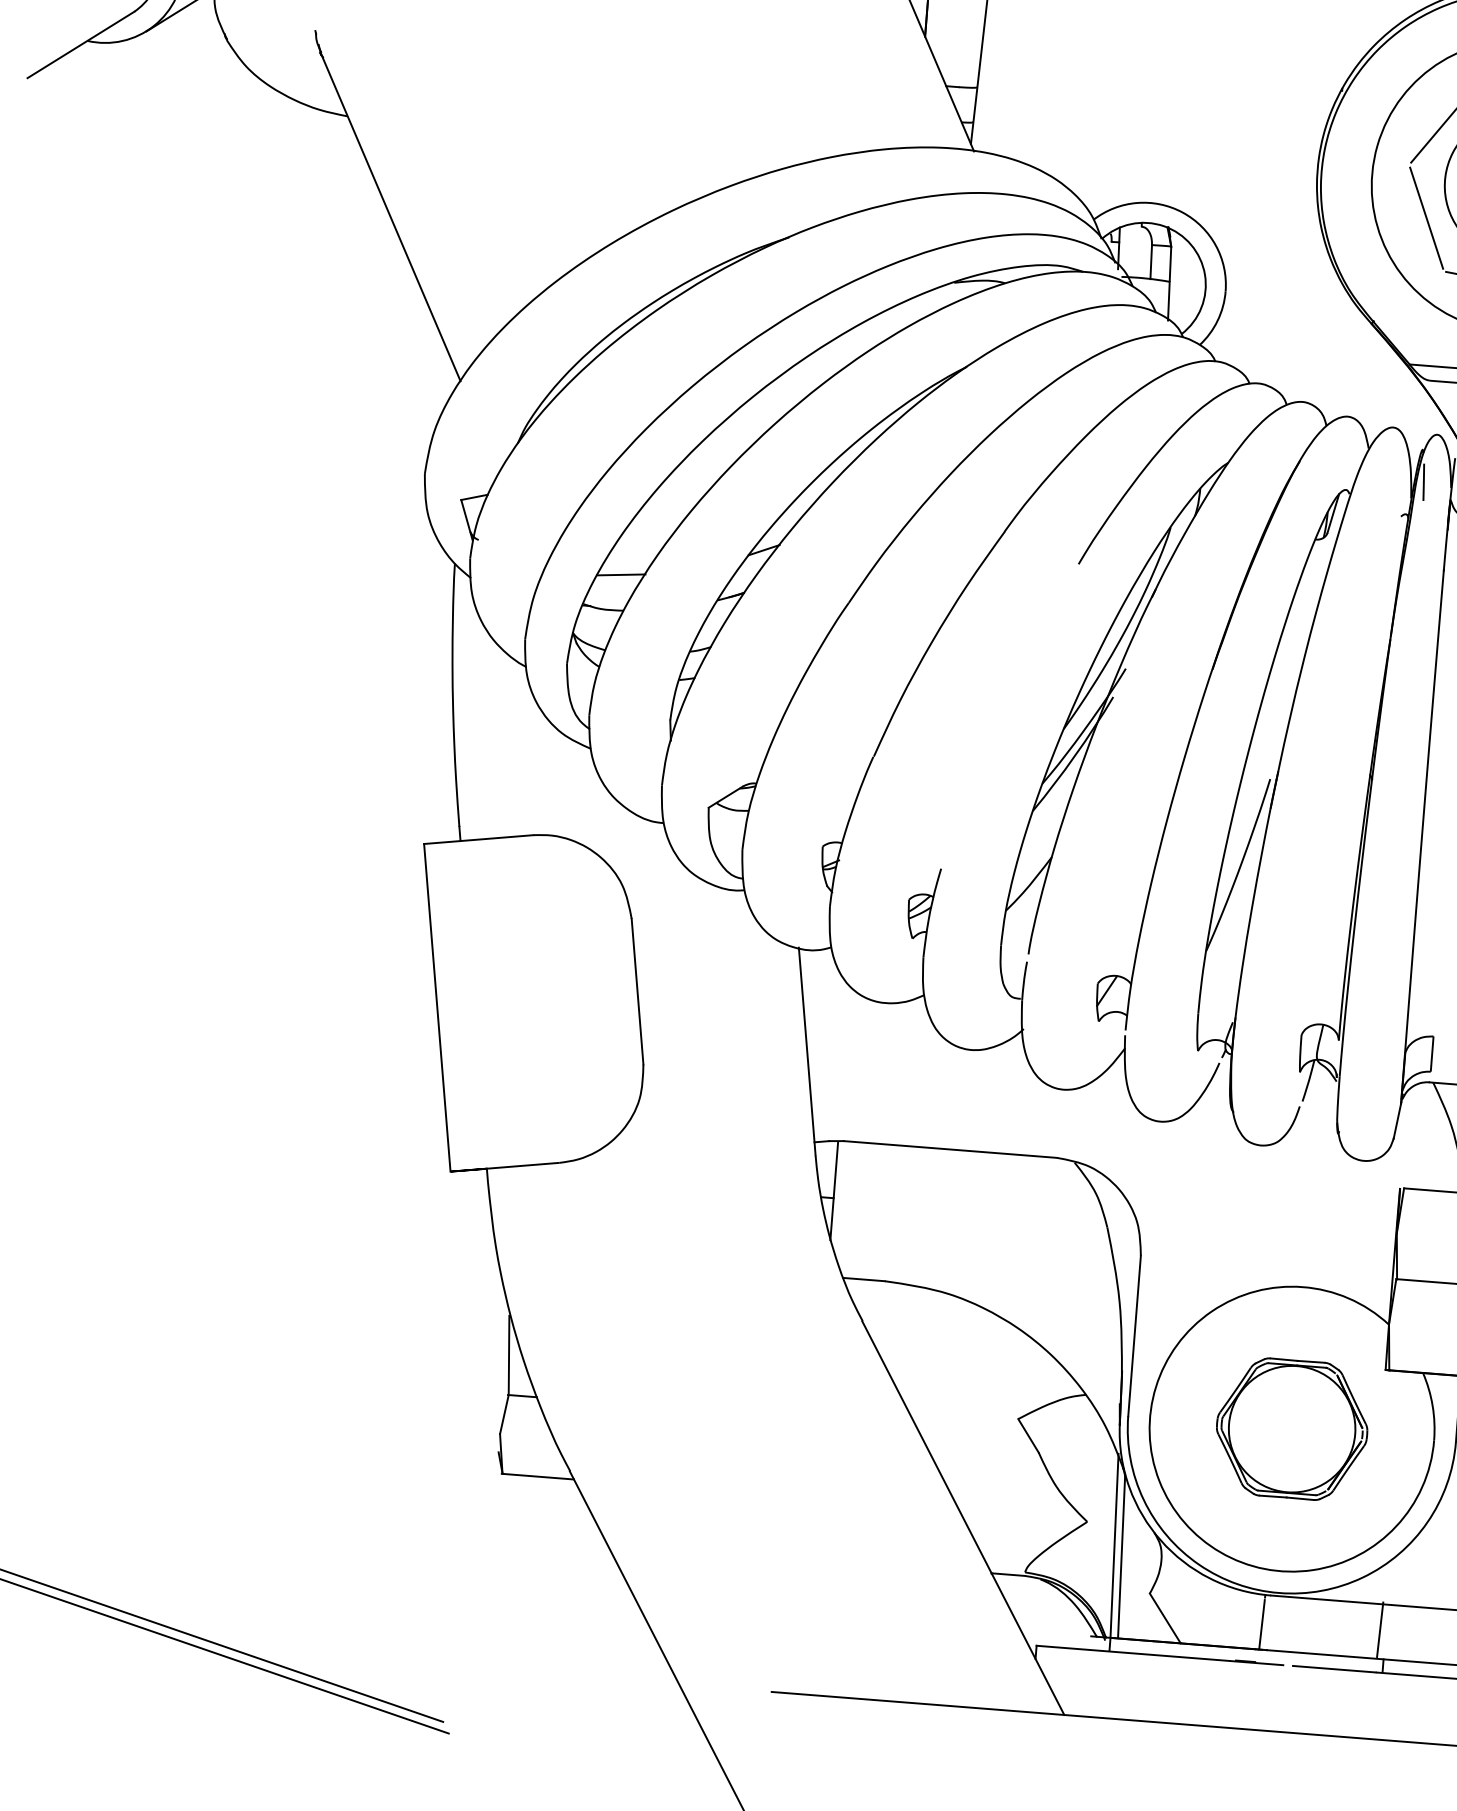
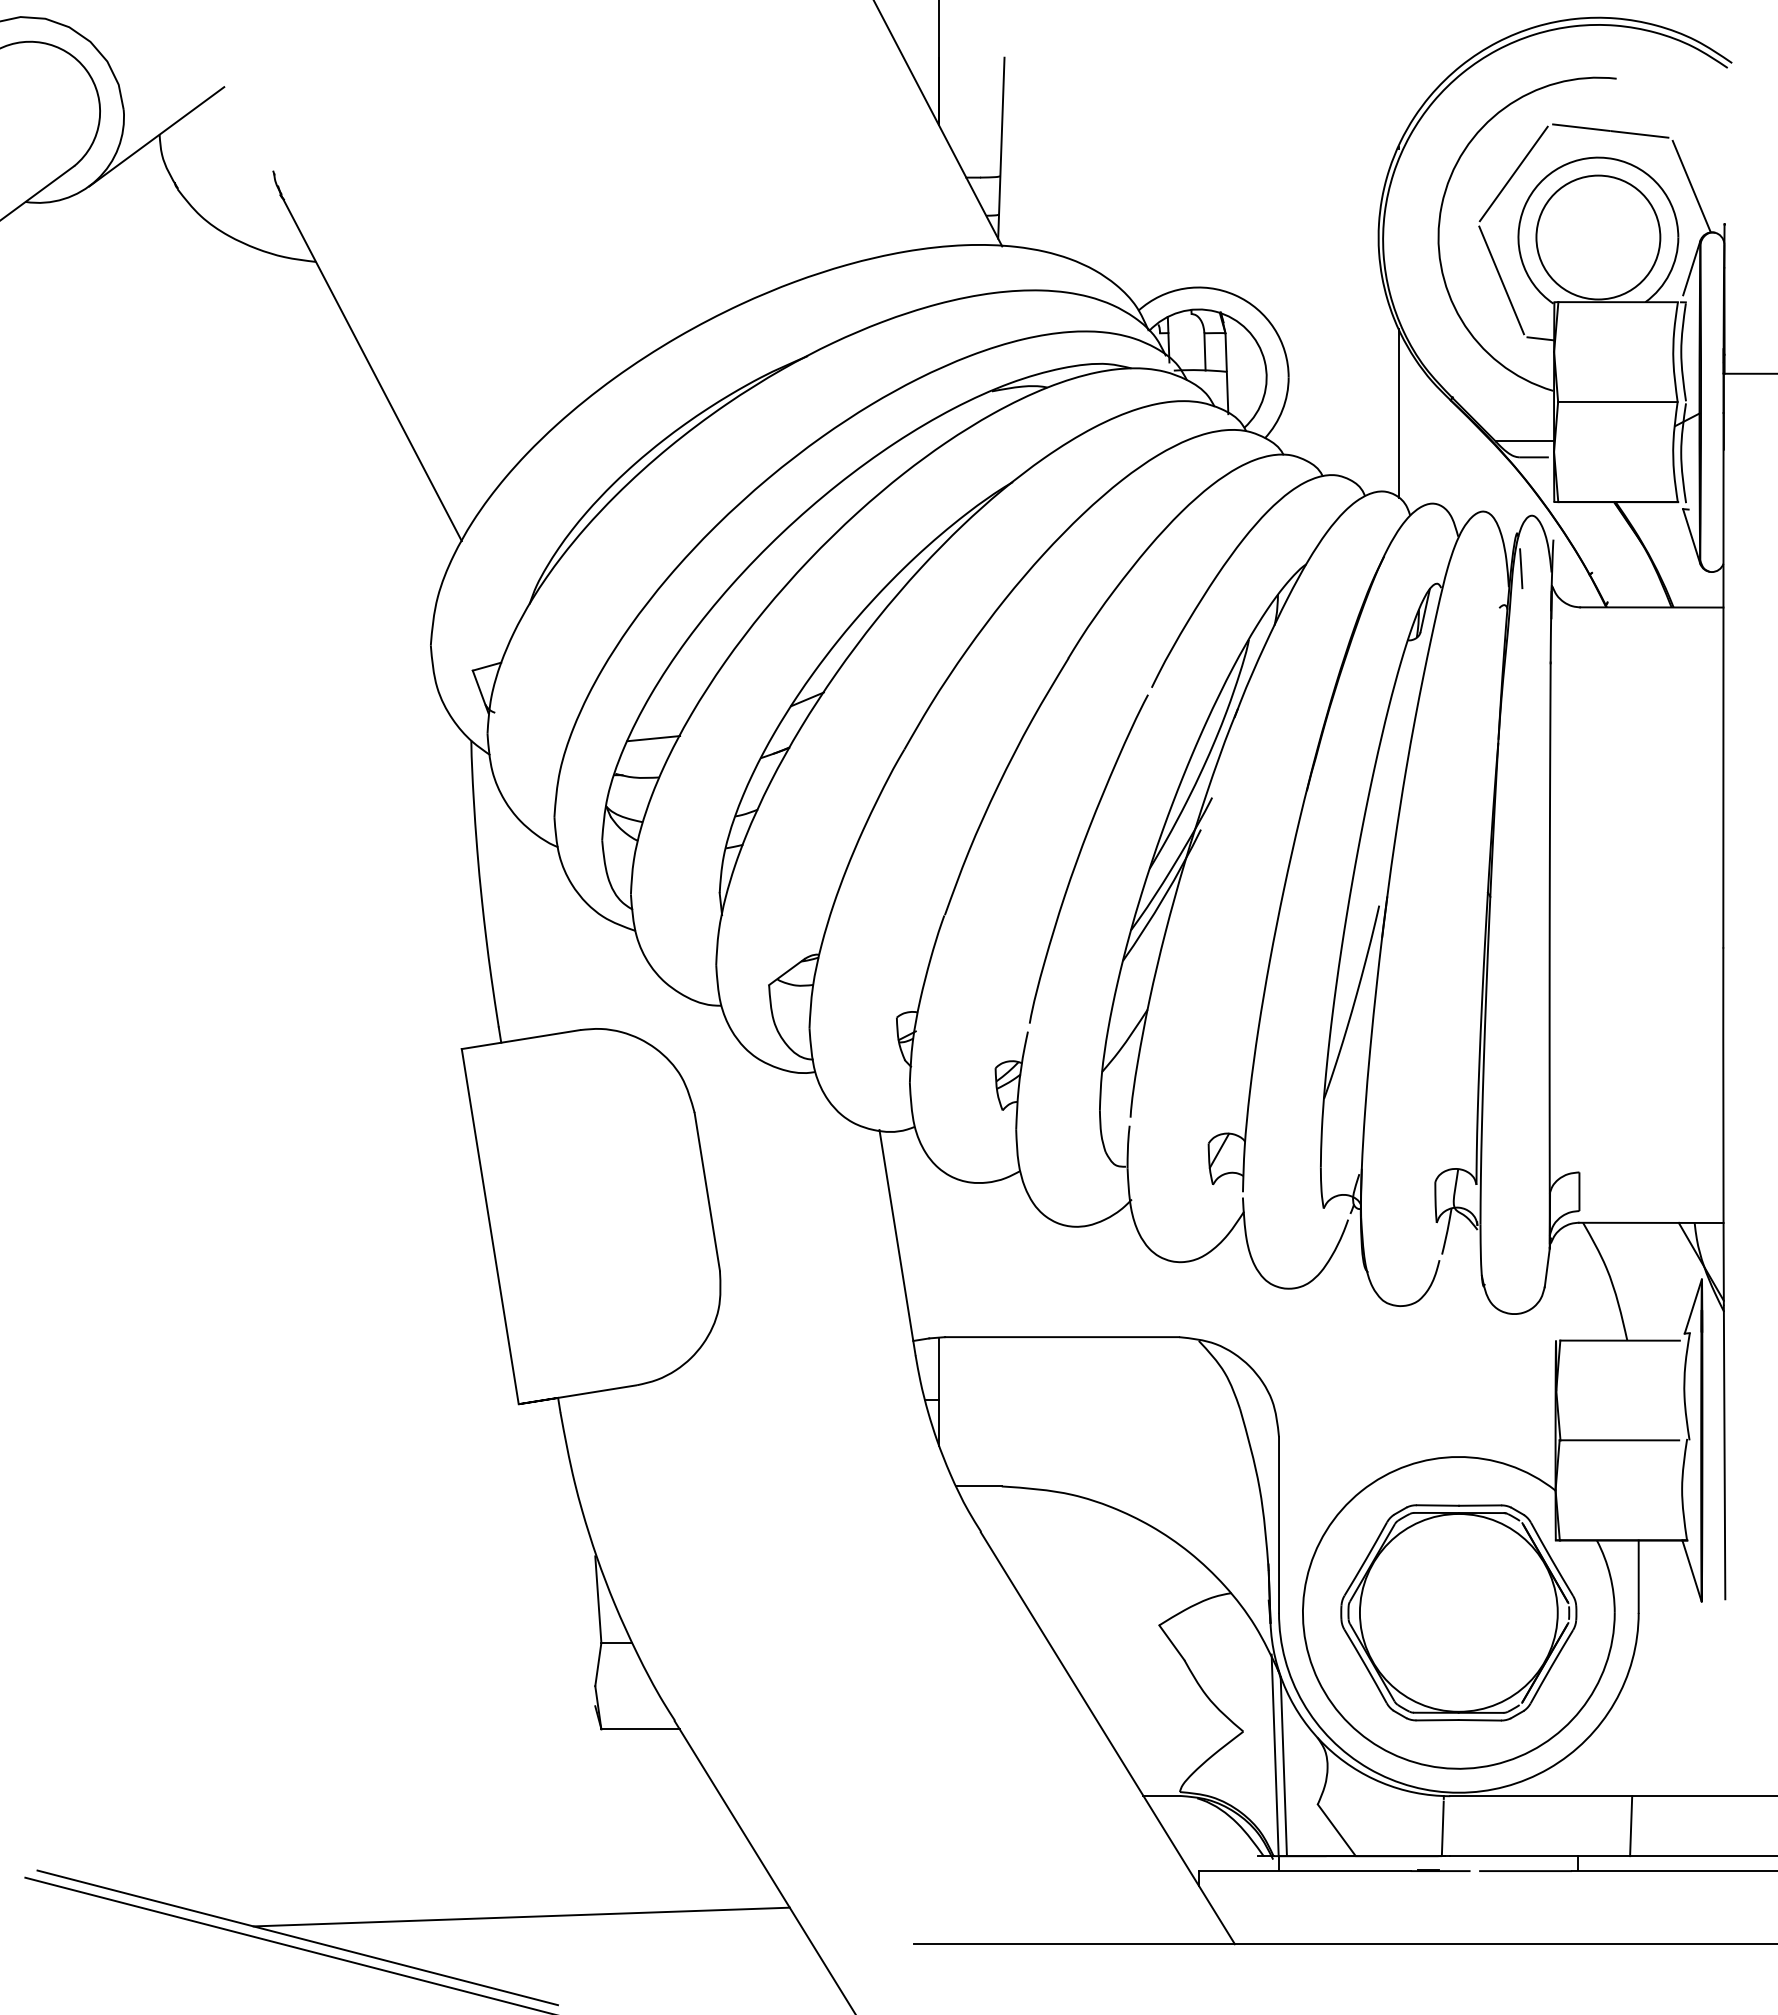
line: (1323, 332) -> (1398, 413), added
curve: (1001, 711) -> (1080, 854), added
part: (1291, 1428) -> (1458, 1612), size x1.43
line: (1380, 1630) -> (1631, 1826), moved
line: (416, 1638) -> (521, 1916), added

